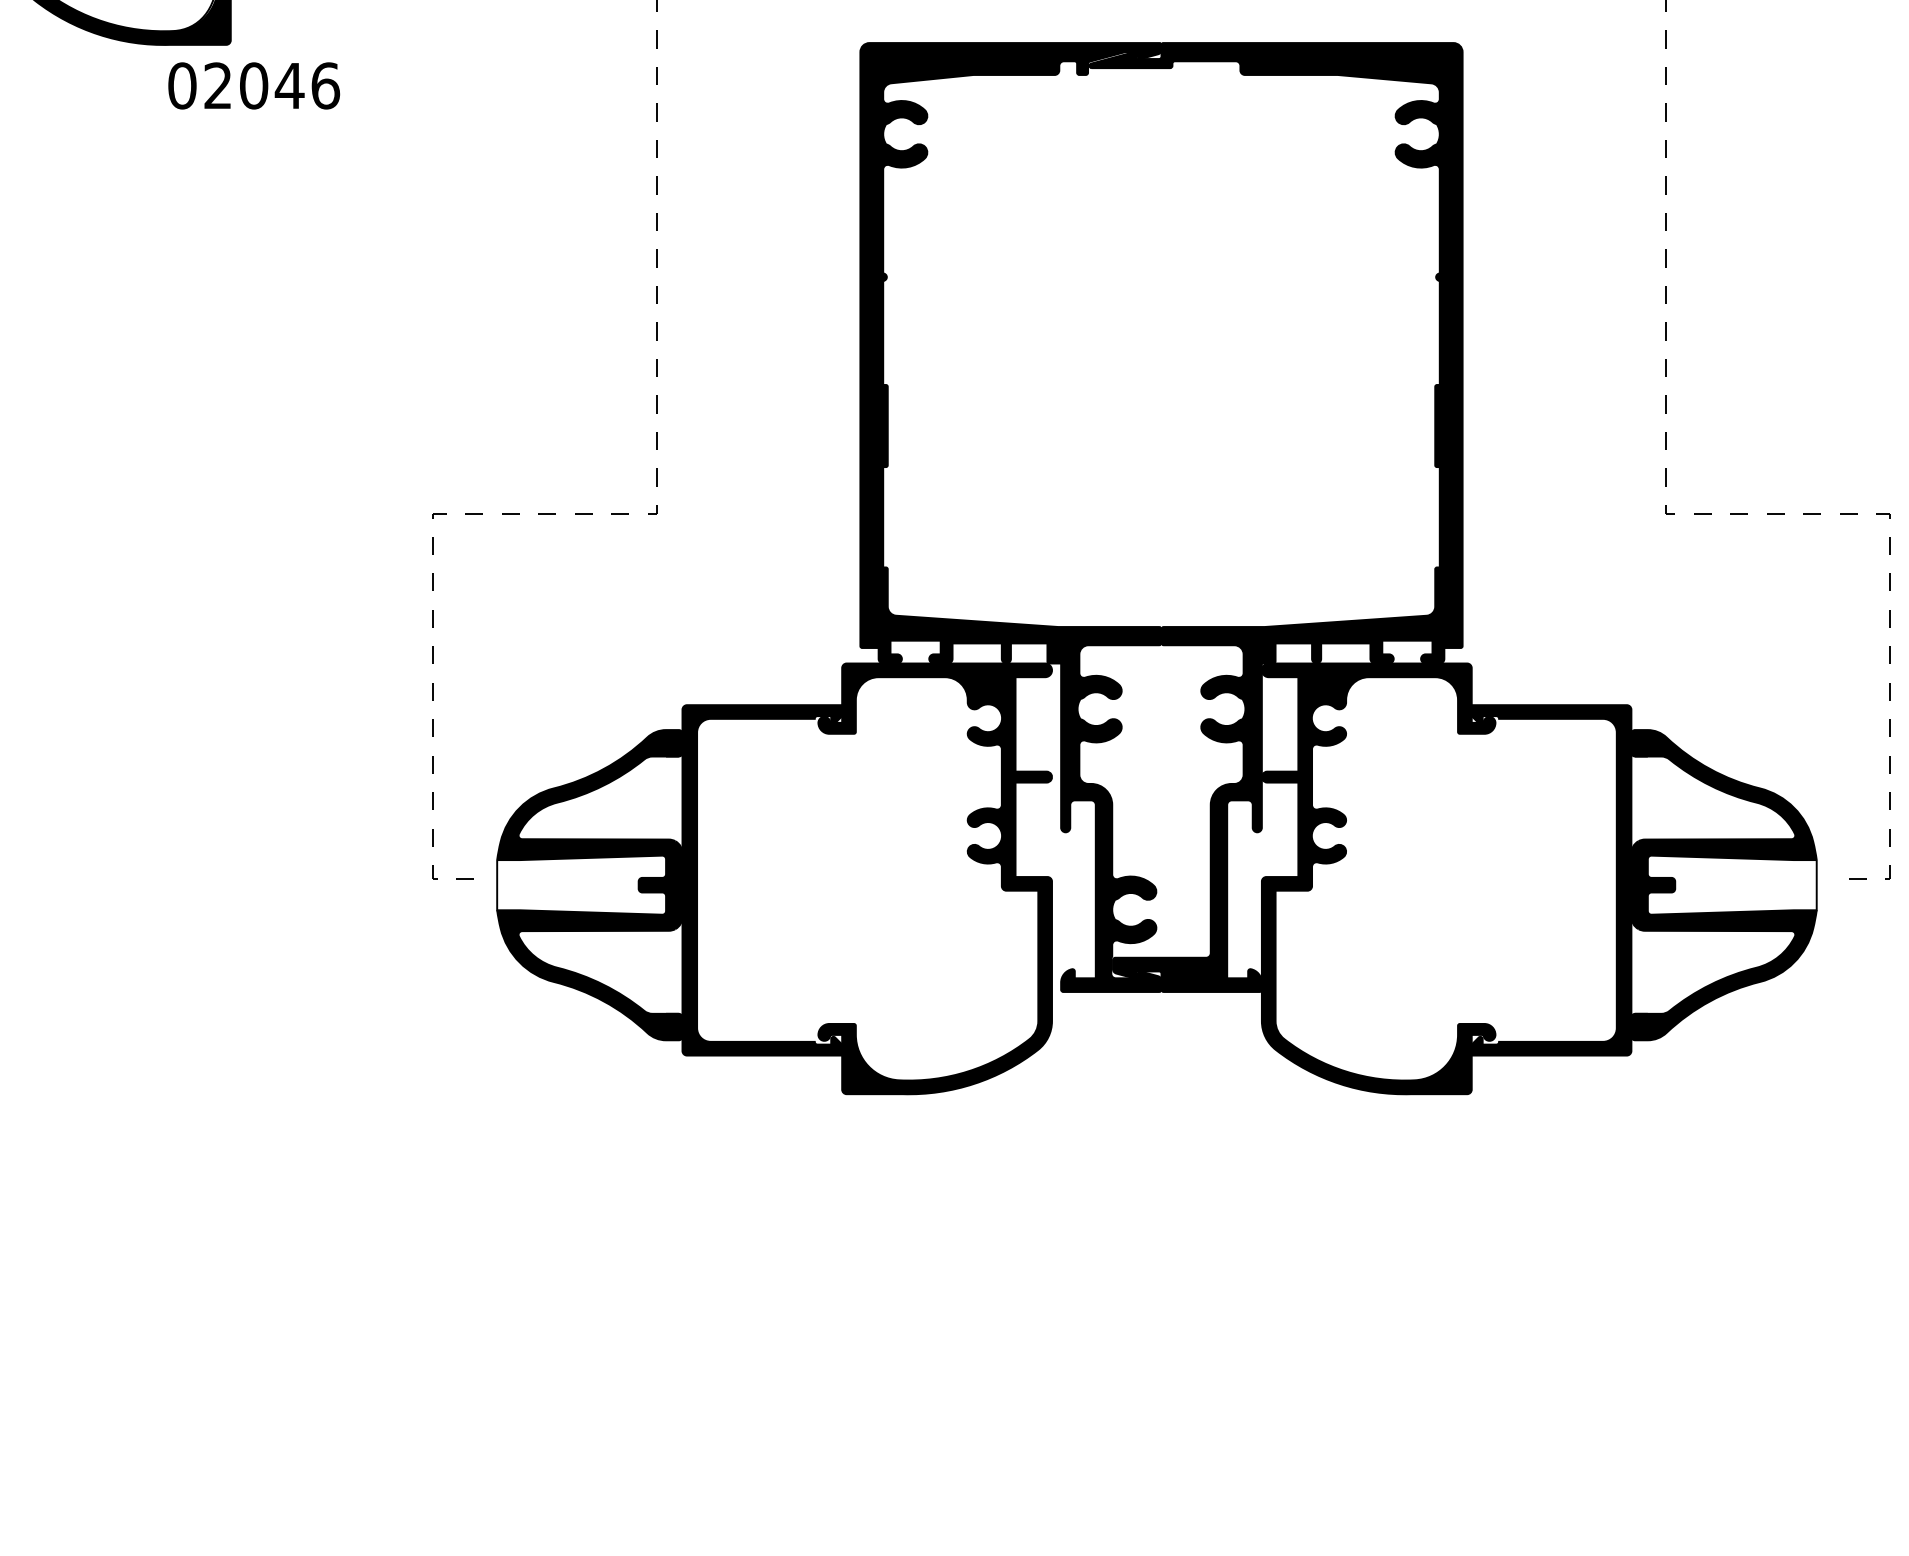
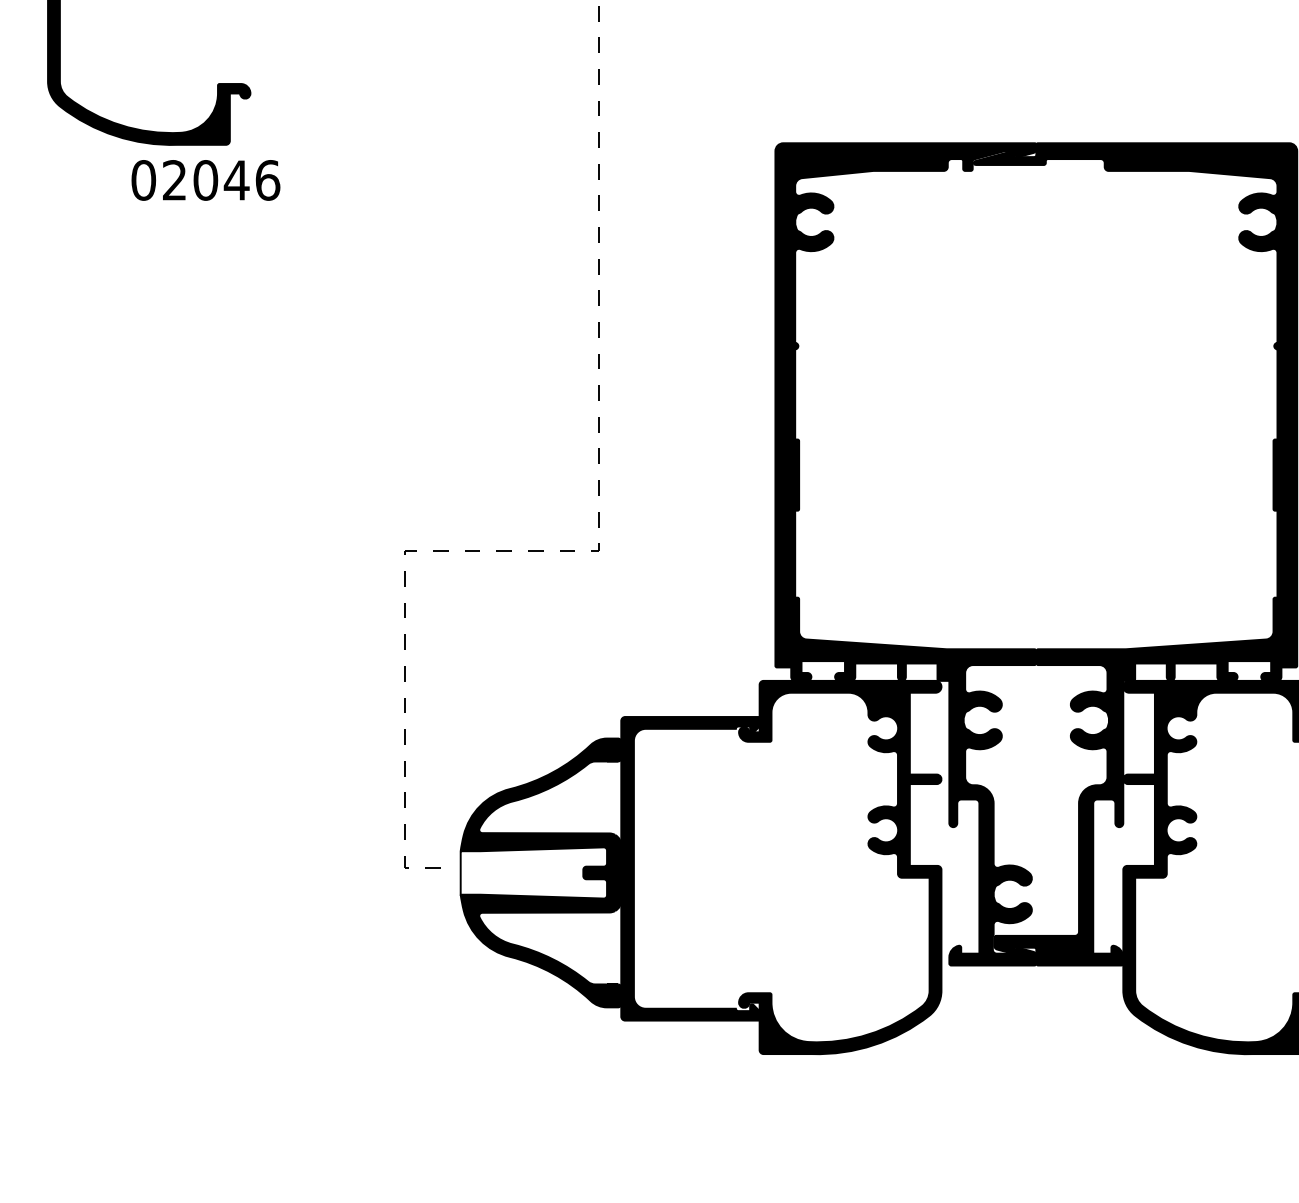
text: (254, 85) -> (206, 180), moved

